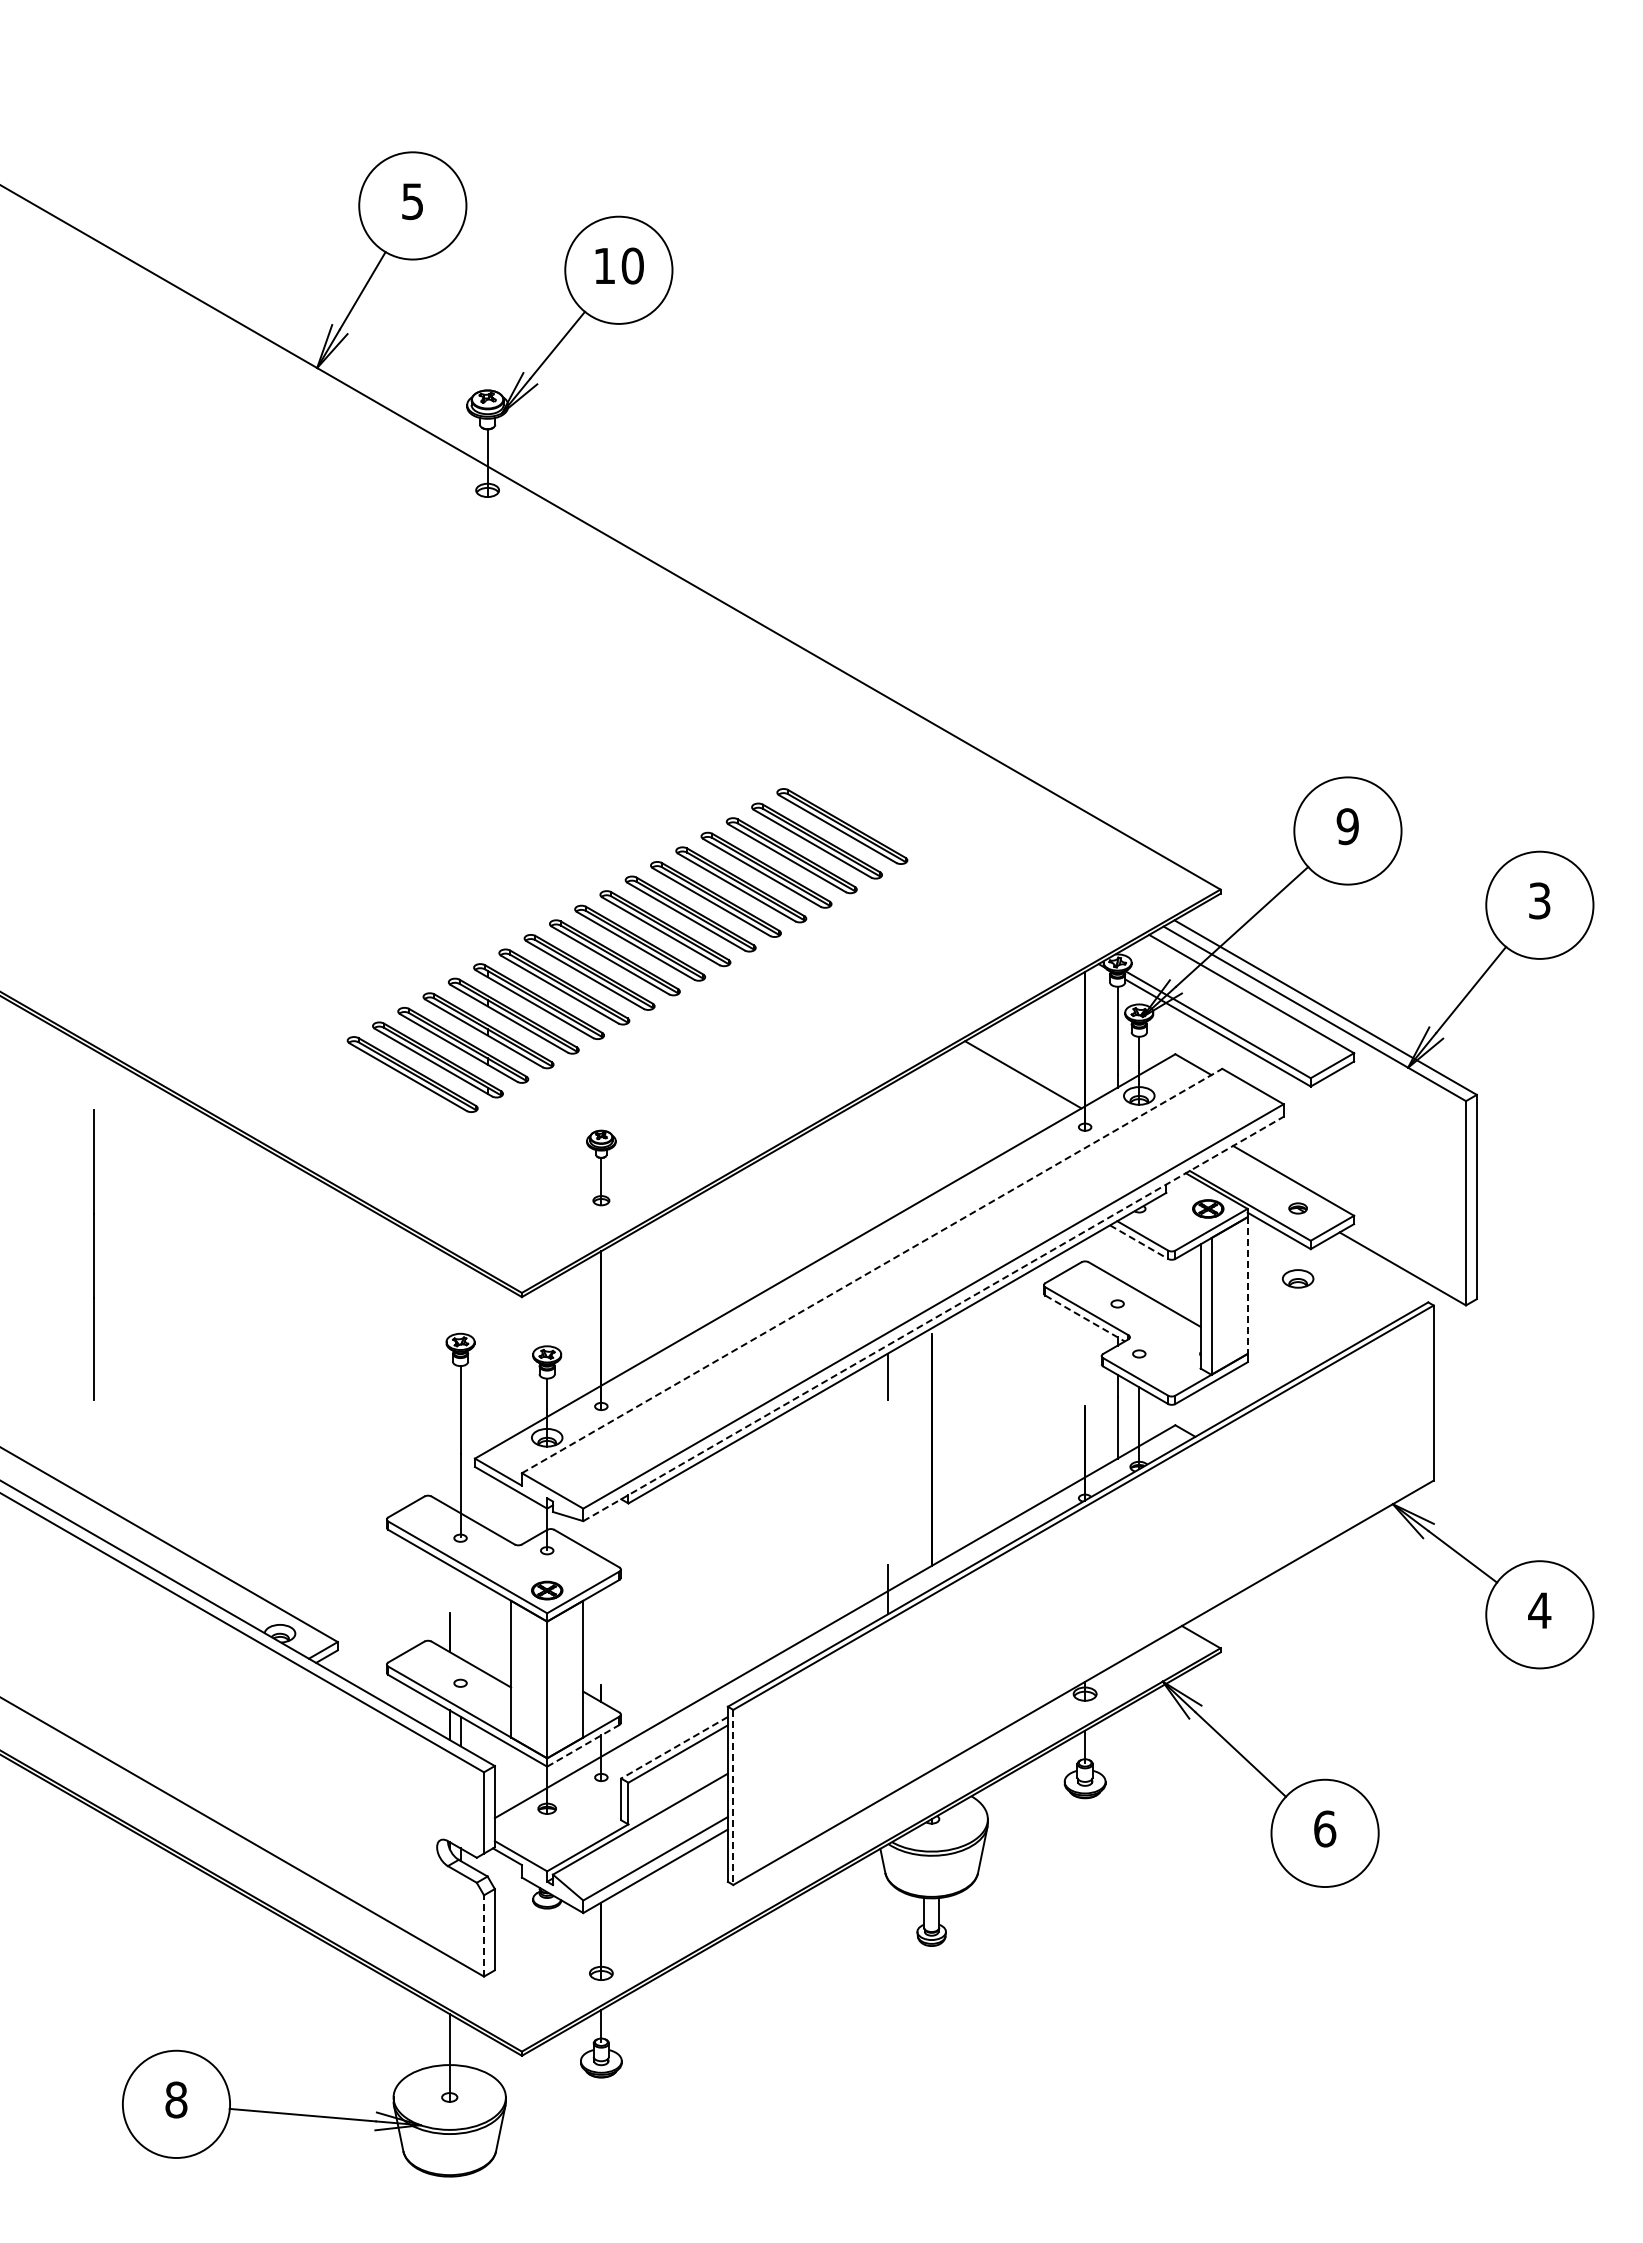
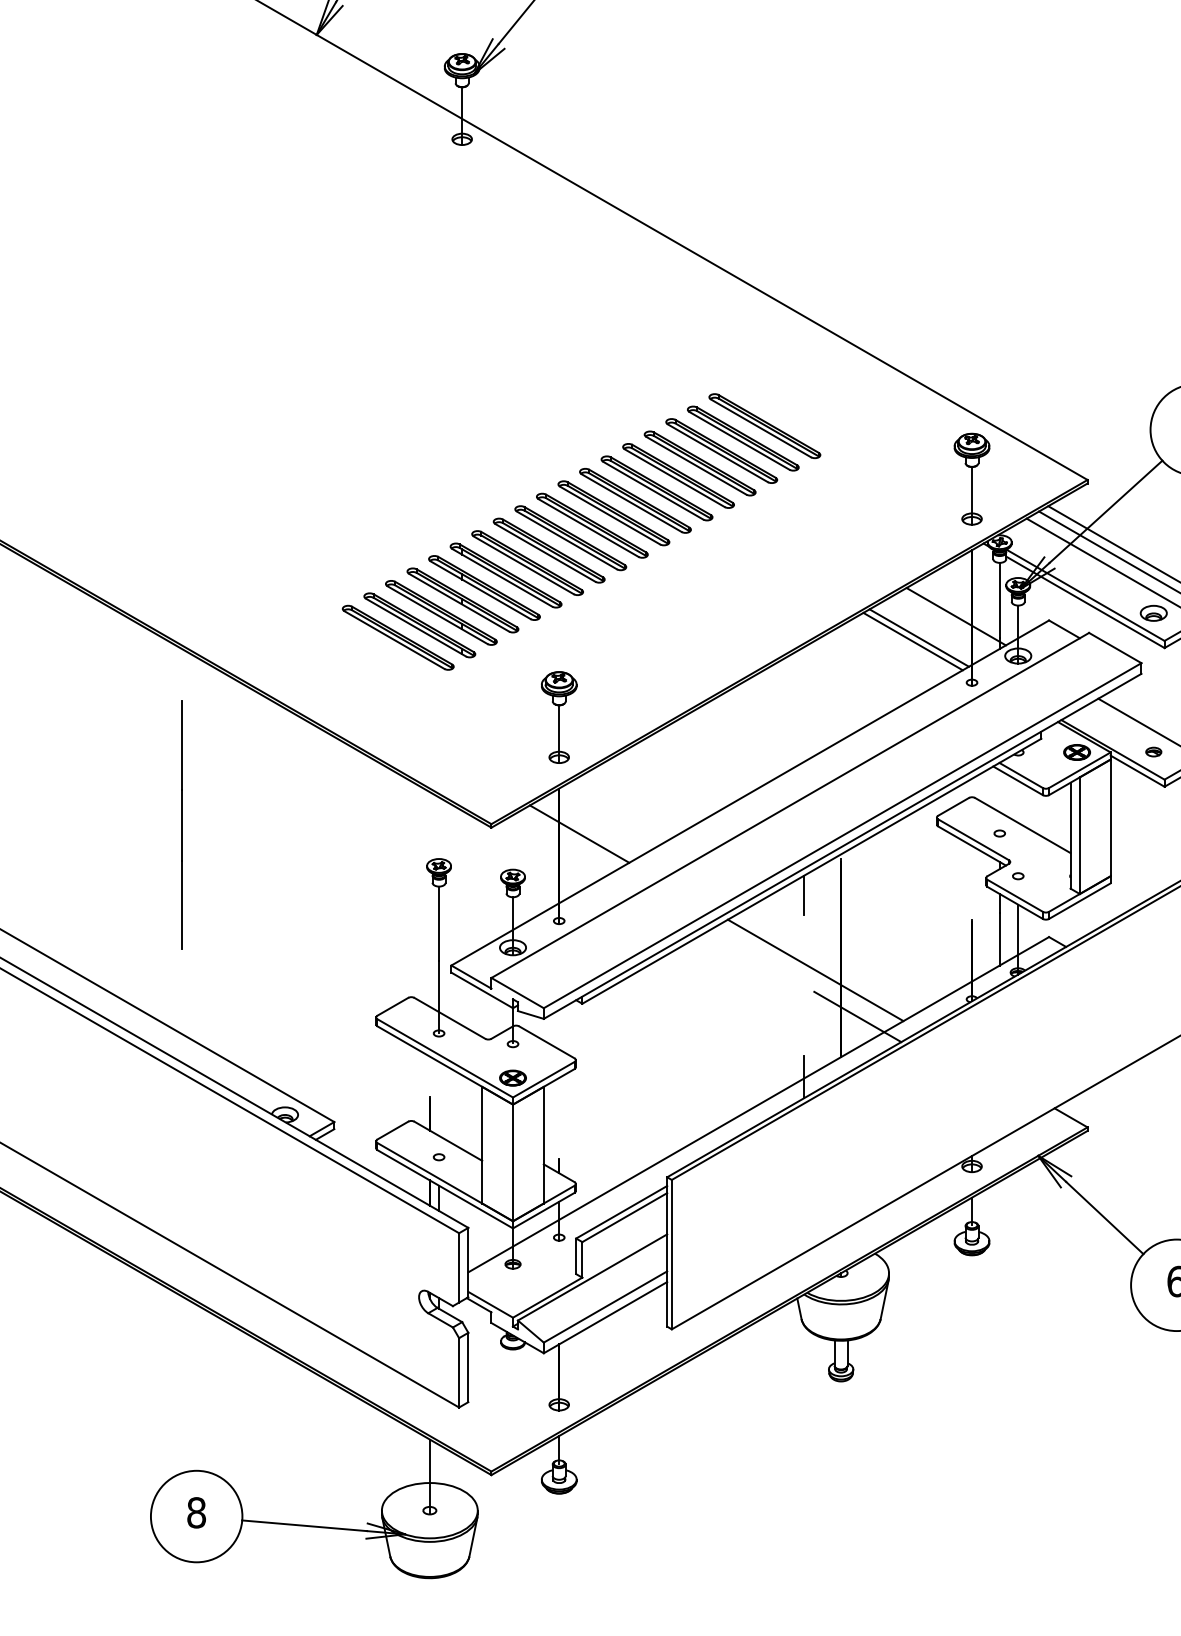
part: (1084, 888) -> (971, 479), added
line: (1066, 1049) -> (956, 616), added
line: (1015, 1078) -> (912, 641), added
part: (601, 1167) -> (559, 717), size x1.43
line: (1139, 1242) -> (1018, 781), dashed -> solid
line: (93, 1254) -> (181, 824), moved
line: (872, 1270) -> (790, 805), dashed -> solid
part: (1298, 1278) -> (1154, 613), moved
line: (1247, 1286) -> (1110, 818), dashed -> solid
line: (625, 1304) -> (579, 834), added
line: (933, 1318) -> (842, 845), dashed -> solid
line: (1085, 1318) -> (972, 845), dashed -> solid
line: (901, 1463) -> (815, 969), added
line: (951, 1518) -> (858, 1016), added
line: (583, 1745) -> (543, 1210), dashed -> solid
line: (674, 1747) -> (621, 1212), dashed -> solid
line: (733, 1797) -> (671, 1254), dashed -> solid
line: (484, 1935) -> (459, 1372), dashed -> solid

